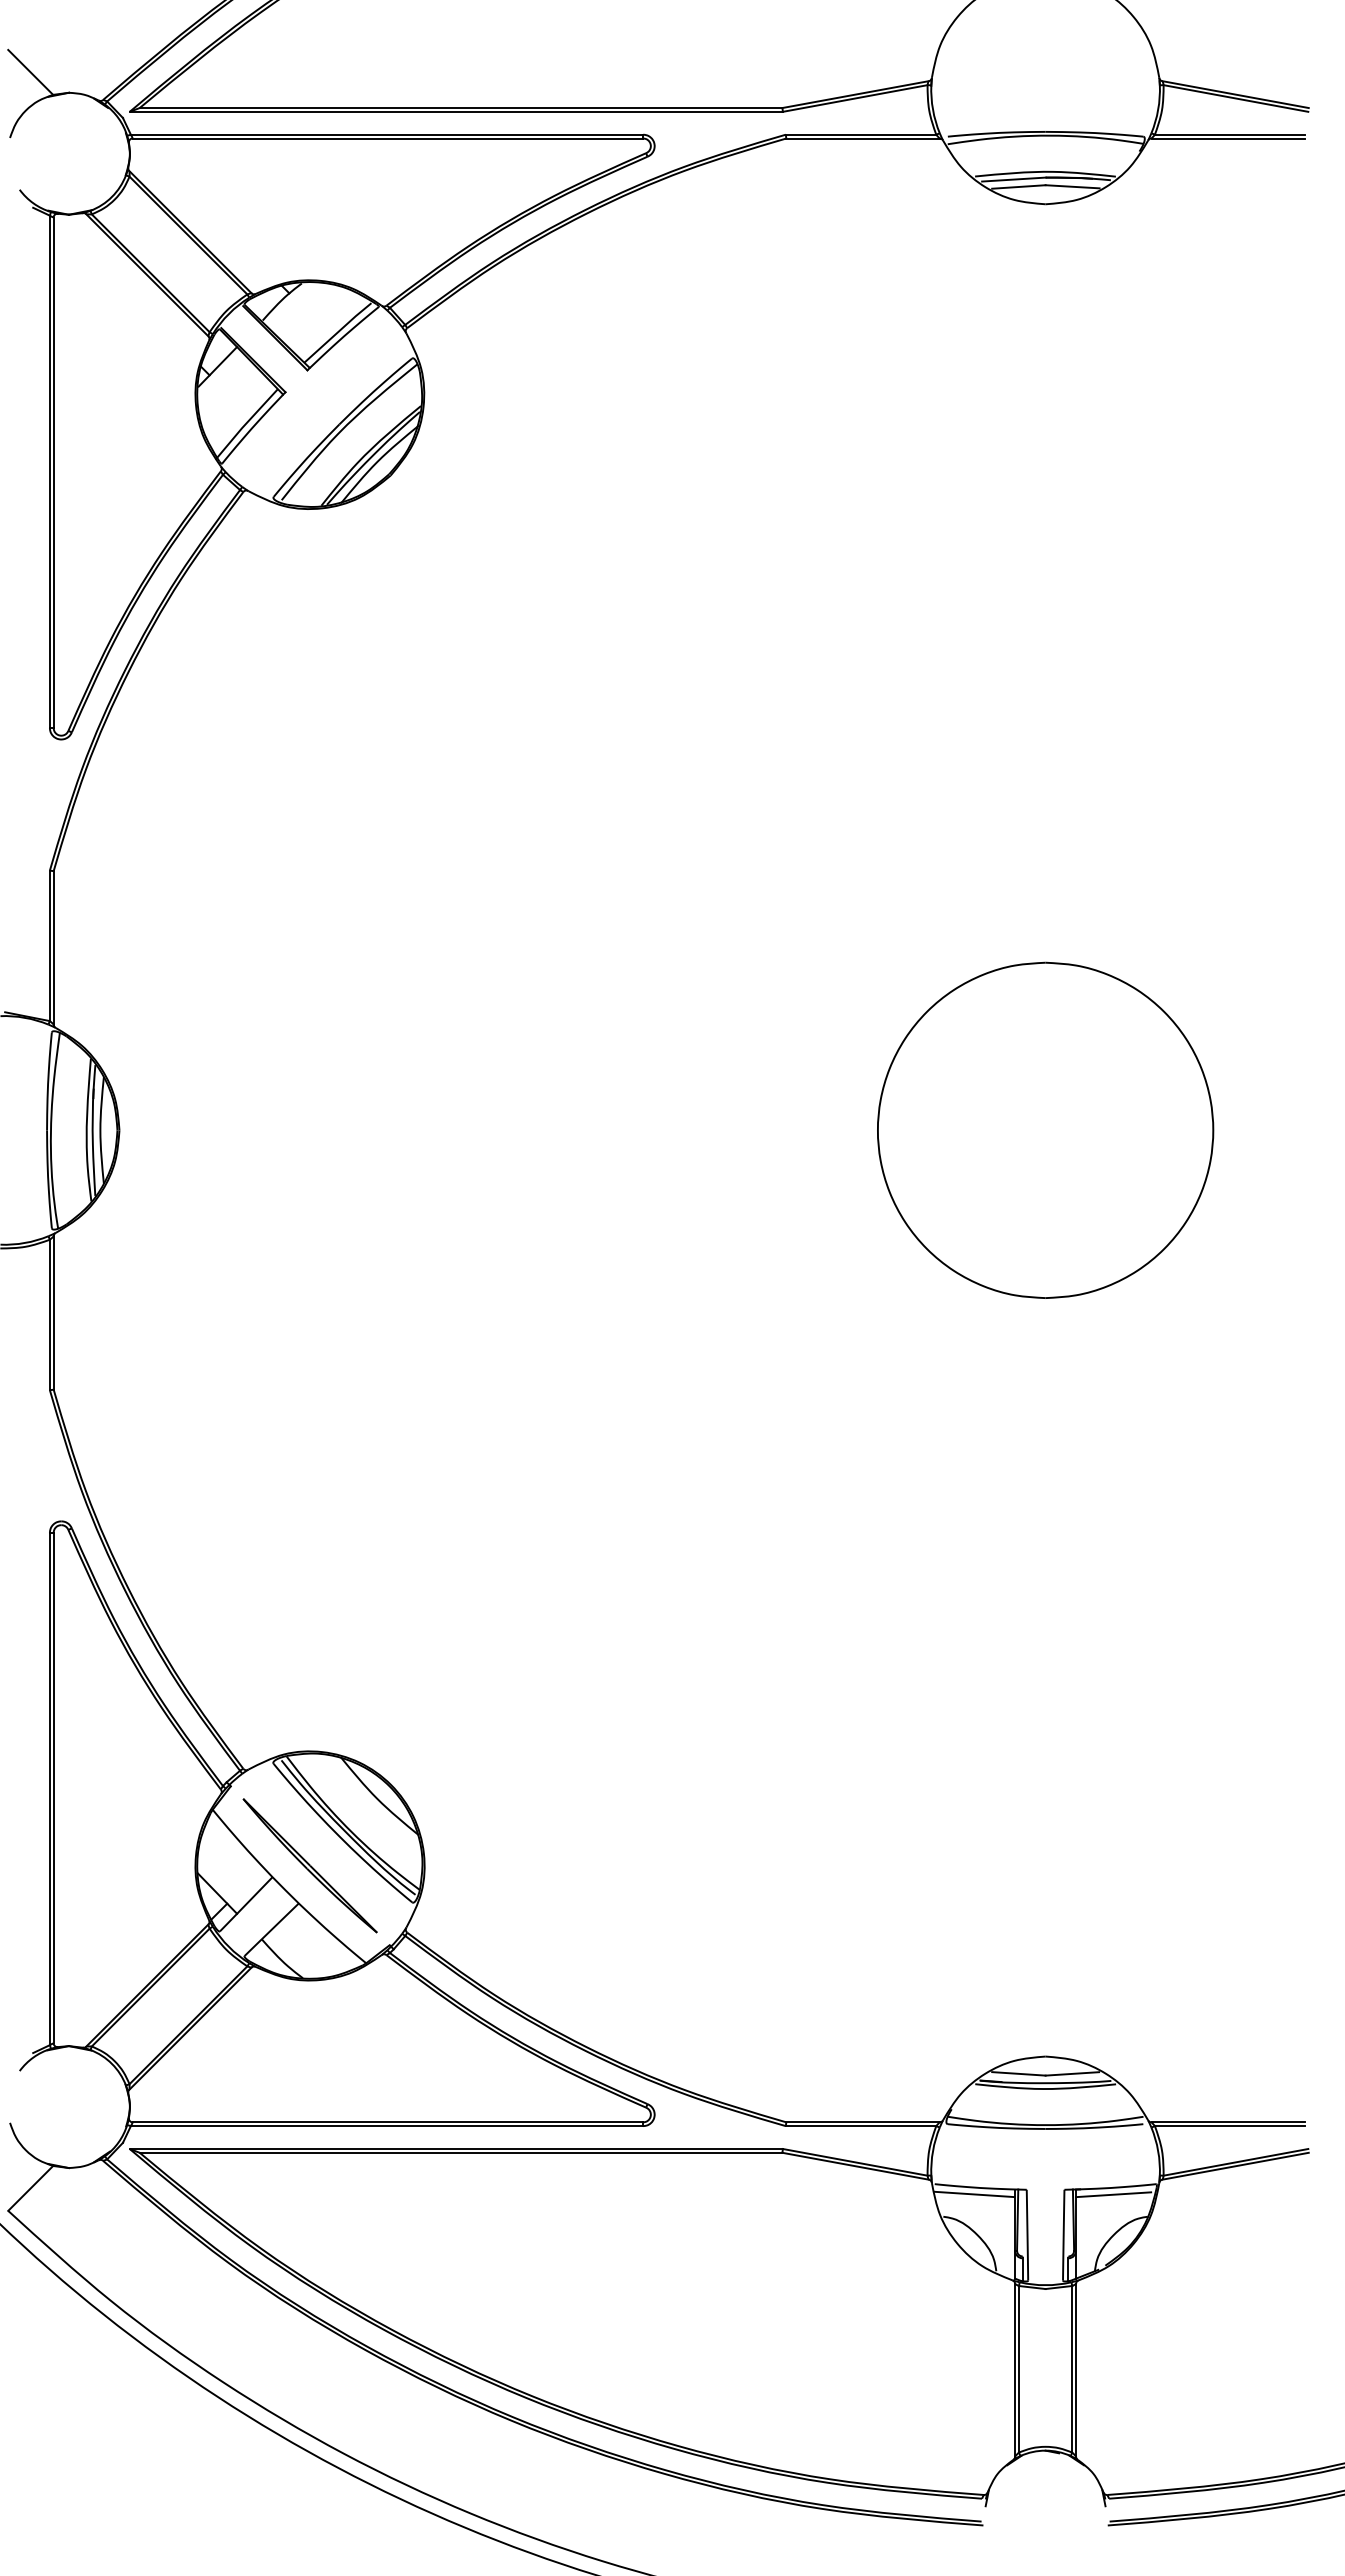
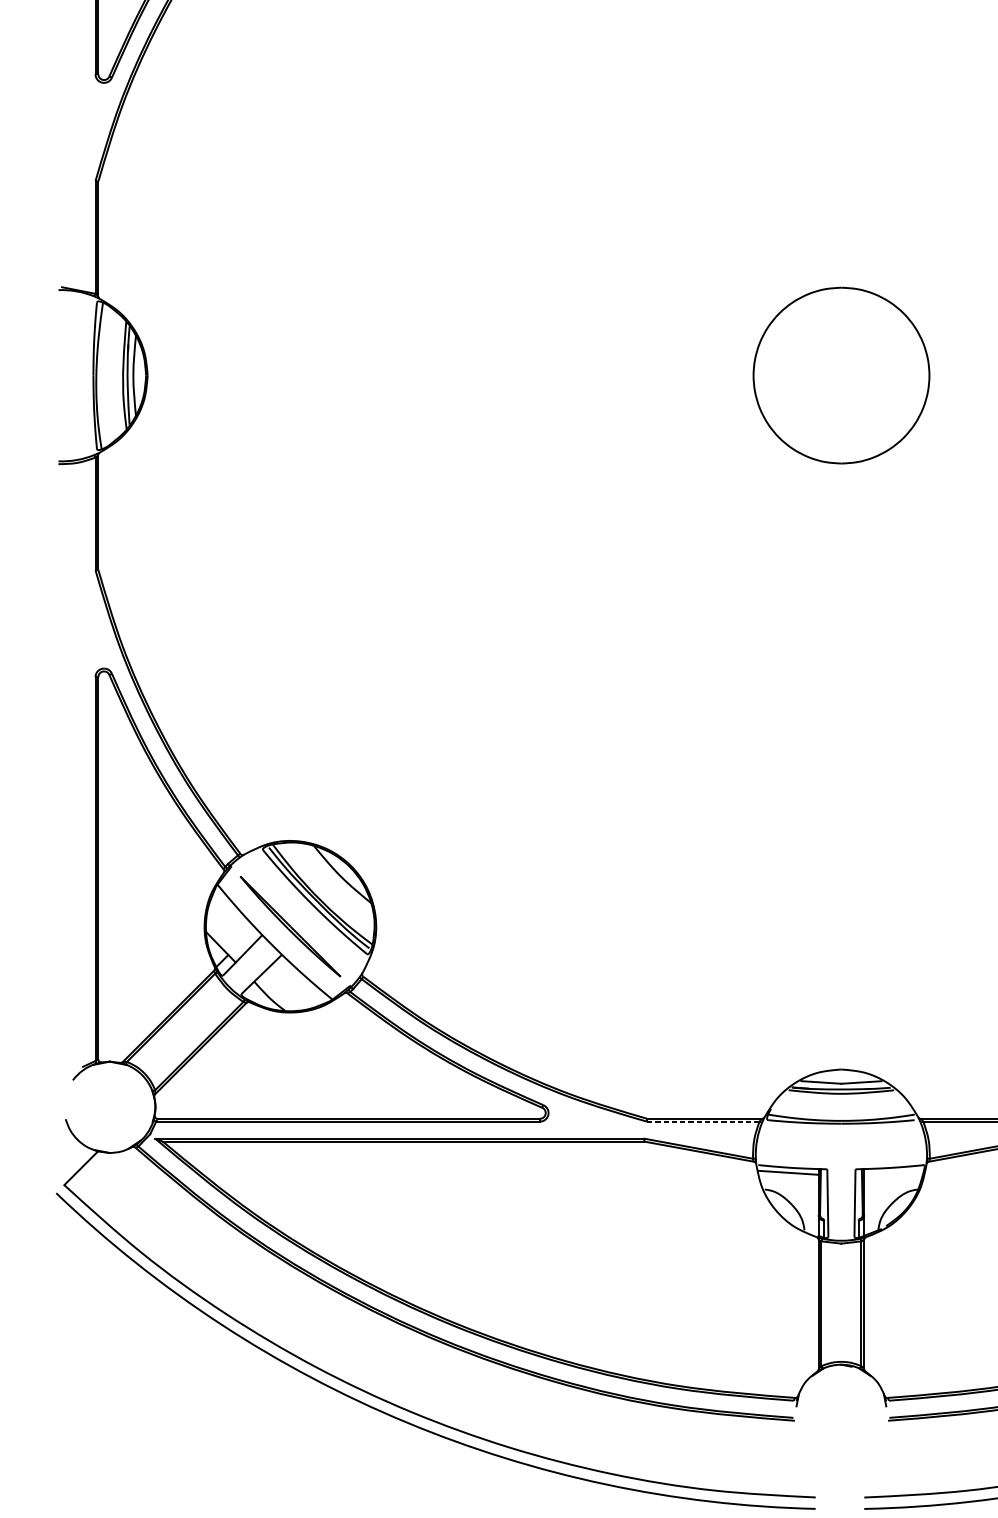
part: (1045, 1129) -> (841, 375), size x0.7
line: (860, 2126) -> (702, 1121), solid -> dashed
line: (1113, 2194) -> (892, 1172), removed

